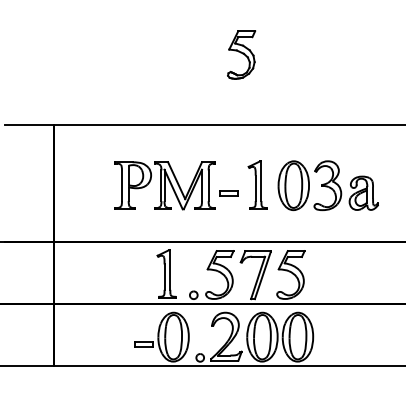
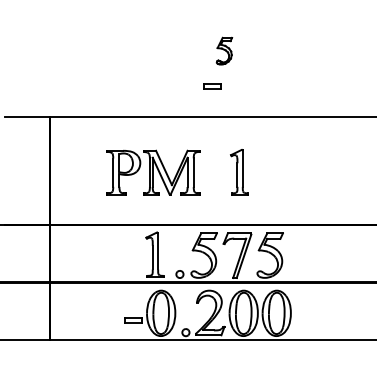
part: (241, 54) -> (224, 50), size x0.6
part: (327, 185) -> (304, 172), removed
part: (228, 193) -> (212, 86), moved

